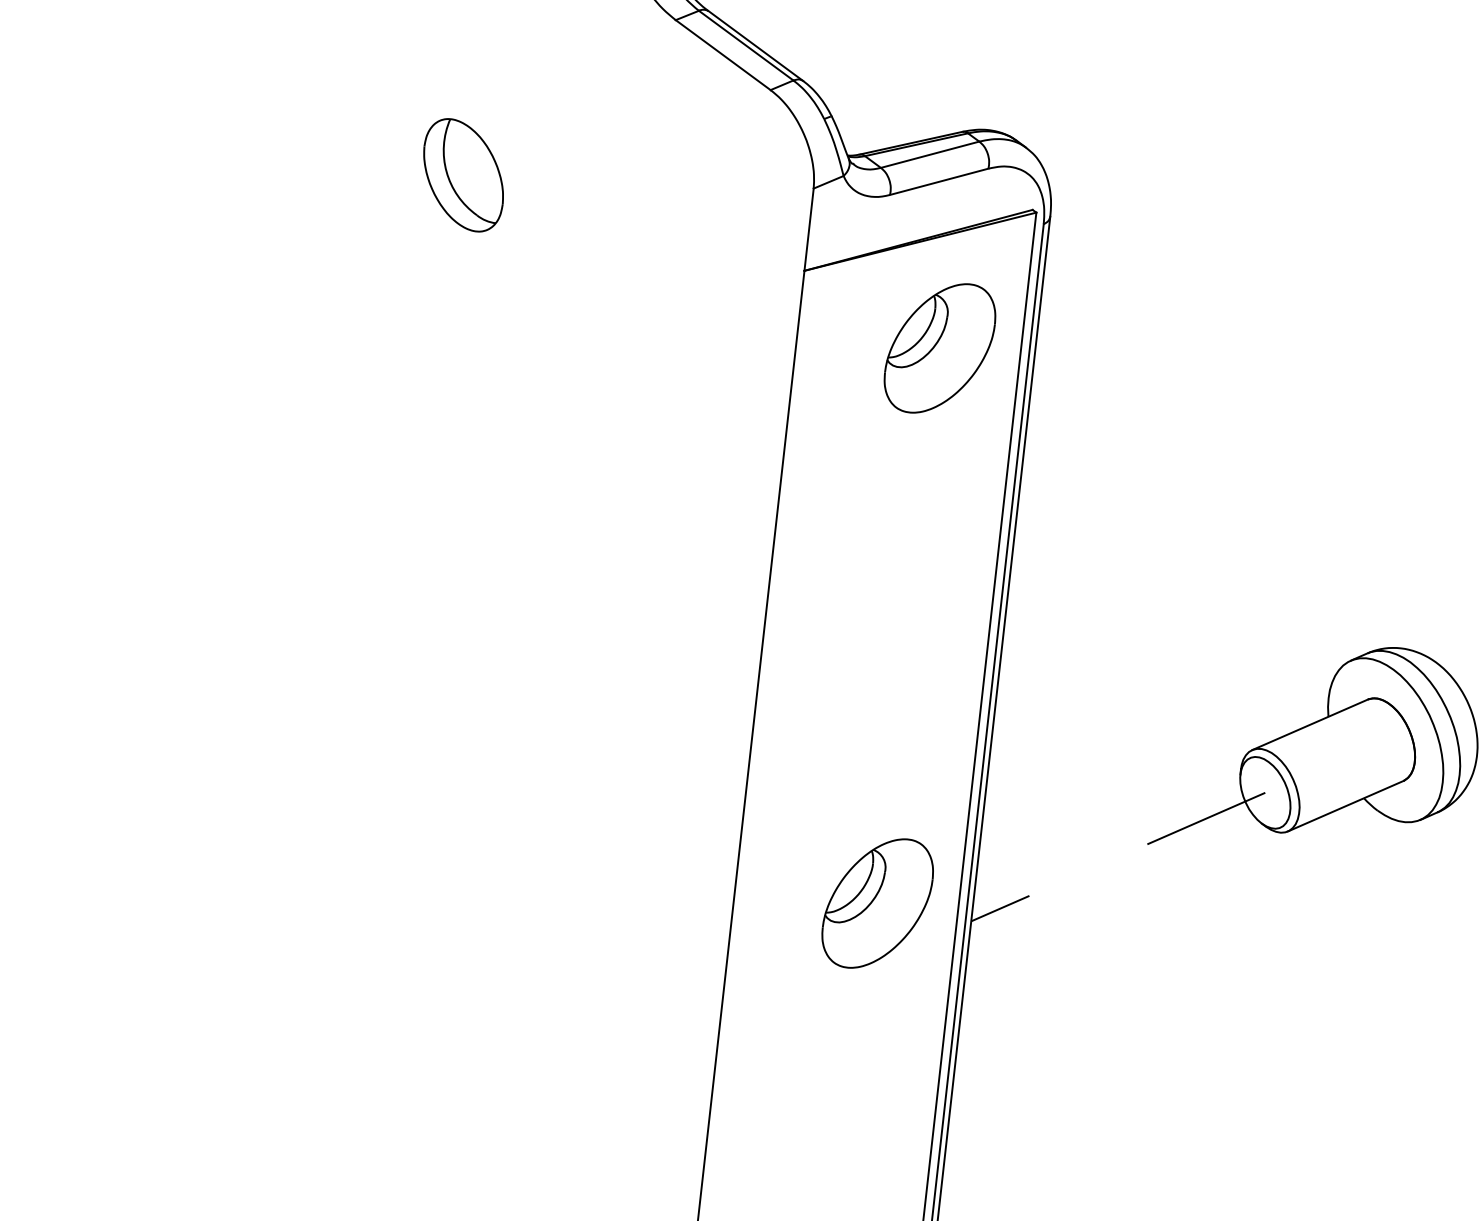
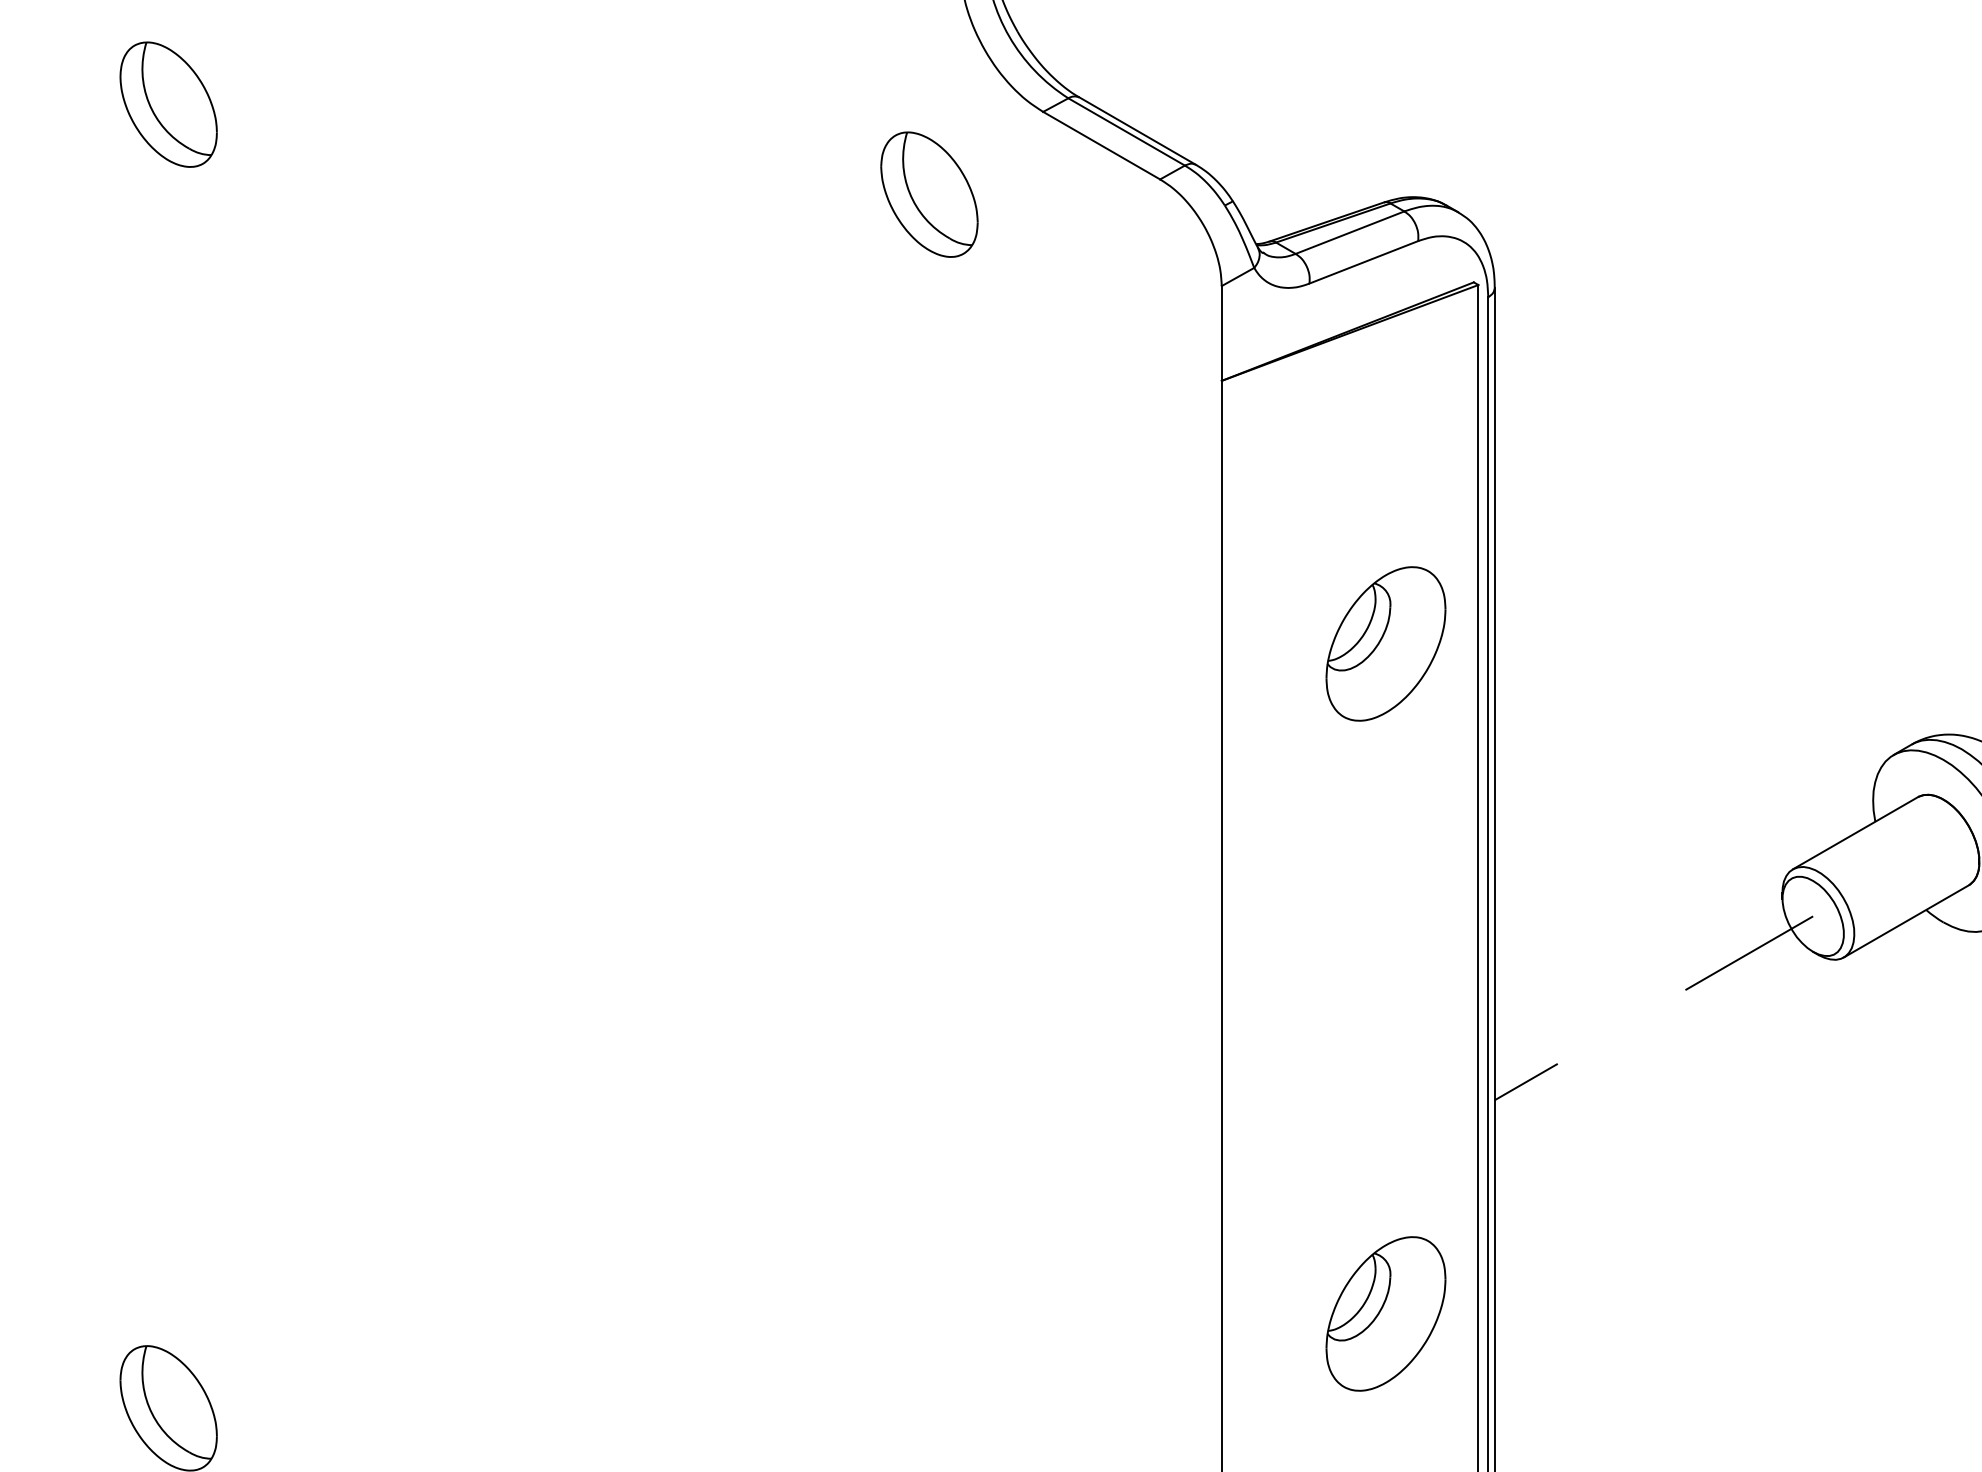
part: (463, 175) -> (929, 194), moved
part: (939, 348) -> (1385, 643), moved
part: (877, 903) -> (1385, 1313), moved

